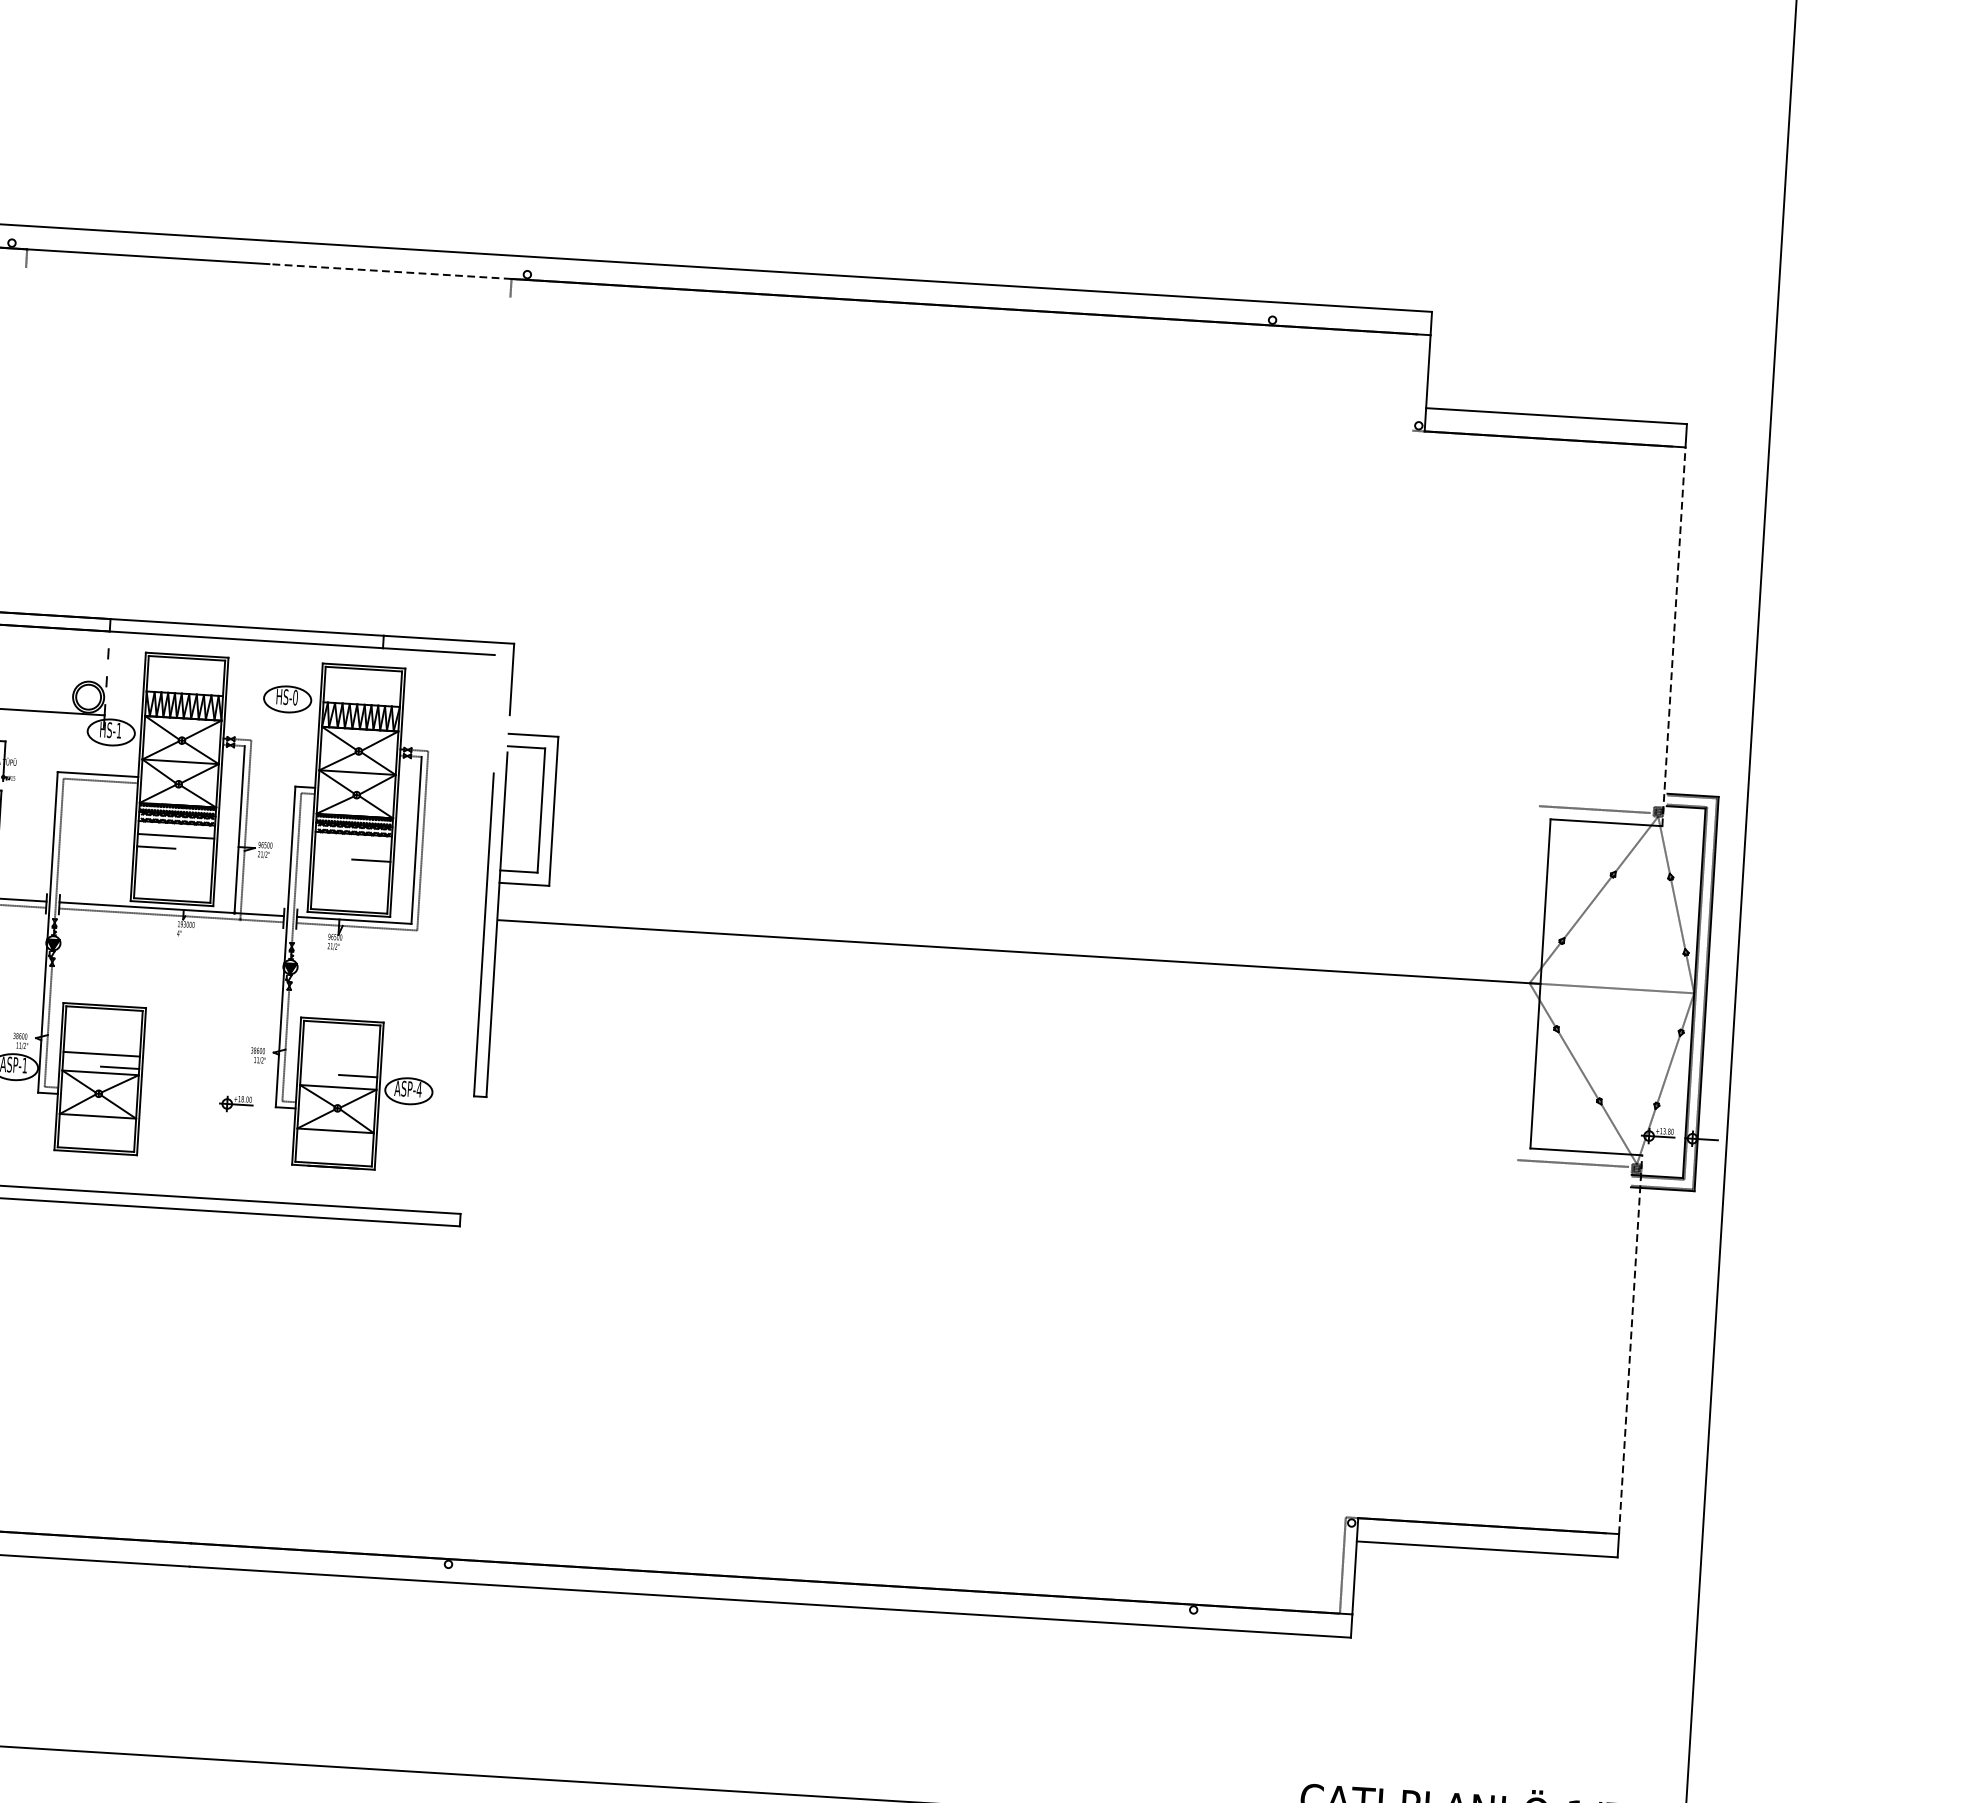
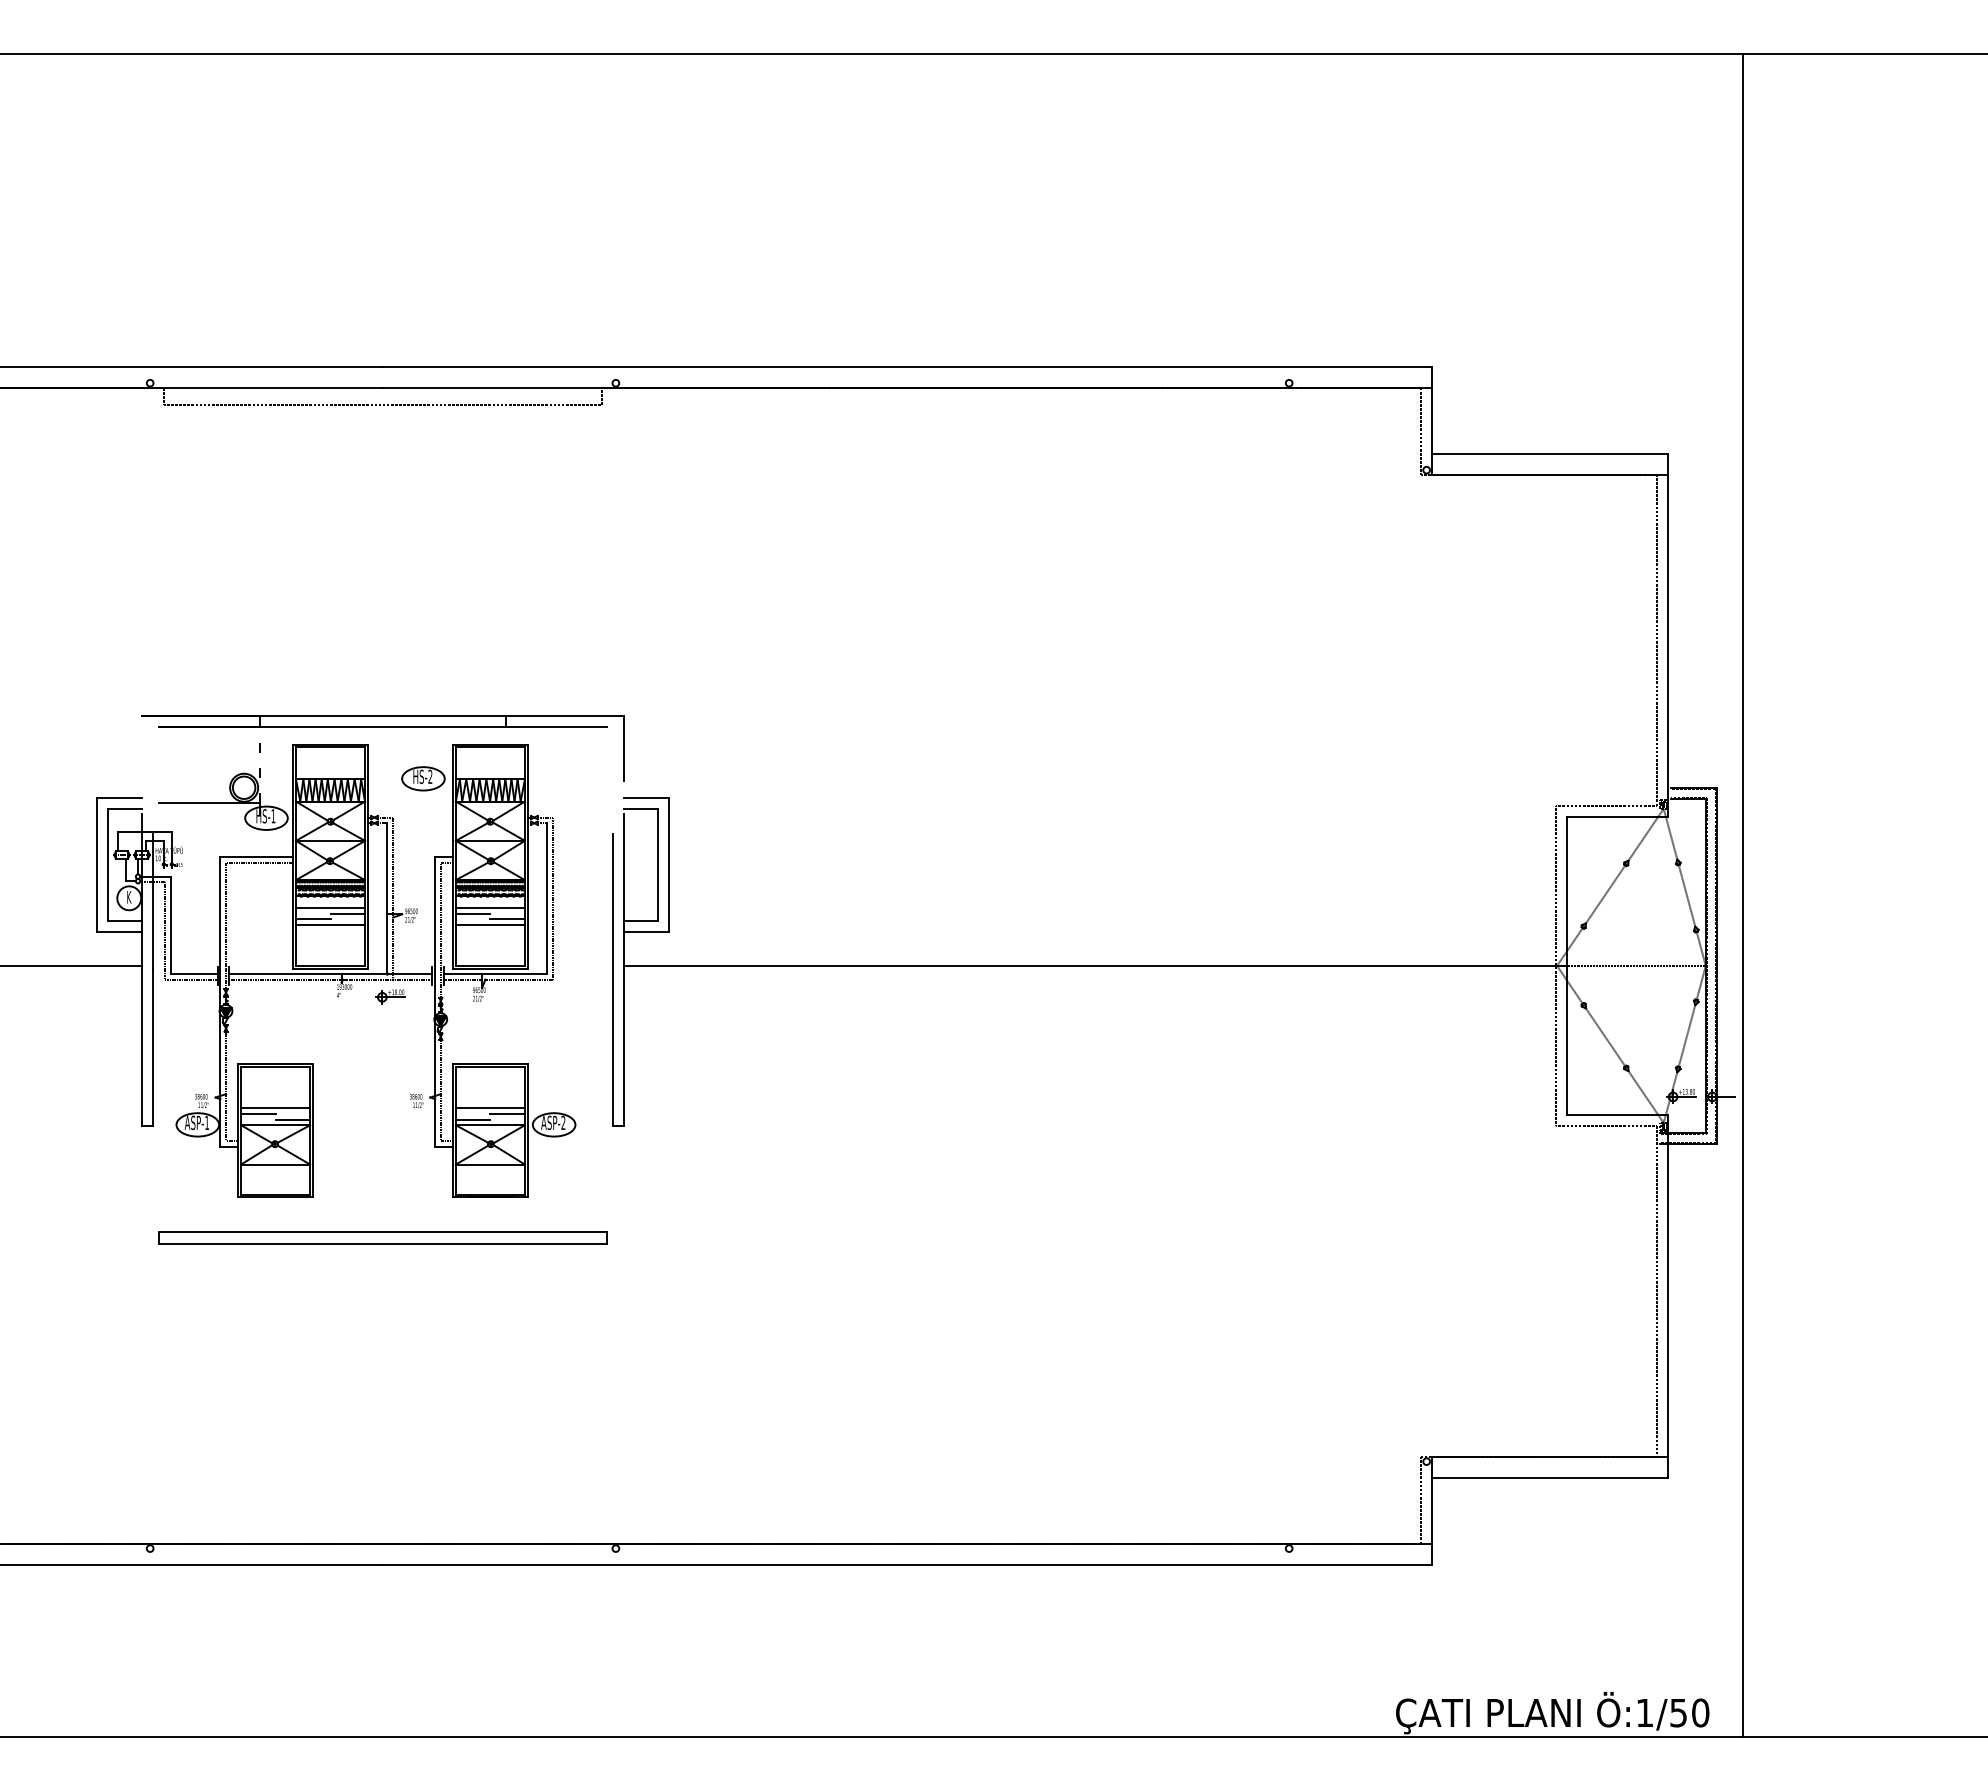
line: (389, 270) -> (491, 387), dashed -> solid
line: (267, 282) -> (382, 404), added
line: (1415, 381) -> (1421, 430), added
line: (1661, 629) -> (1656, 640), added
line: (1673, 636) -> (1667, 645), dashed -> solid
text: (295, 697) -> (430, 776), HS-0 -> HS-2
line: (194, 843) -> (347, 913), added
line: (351, 847) -> (489, 908), added
line: (332, 851) -> (472, 913), added
line: (174, 854) -> (330, 924), added
line: (350, 865) -> (489, 924), added
line: (1527, 982) -> (1555, 965), added
line: (82, 1059) -> (258, 1114), added
line: (338, 1068) -> (489, 1108), added
line: (318, 1079) -> (472, 1119), added
text: (419, 1089) -> (563, 1122), ASP-4 -> ASP-2
part: (236, 1103) -> (390, 996), moved
line: (1630, 1344) -> (1667, 1285), dashed -> solid
line: (1617, 1349) -> (1656, 1290), added

